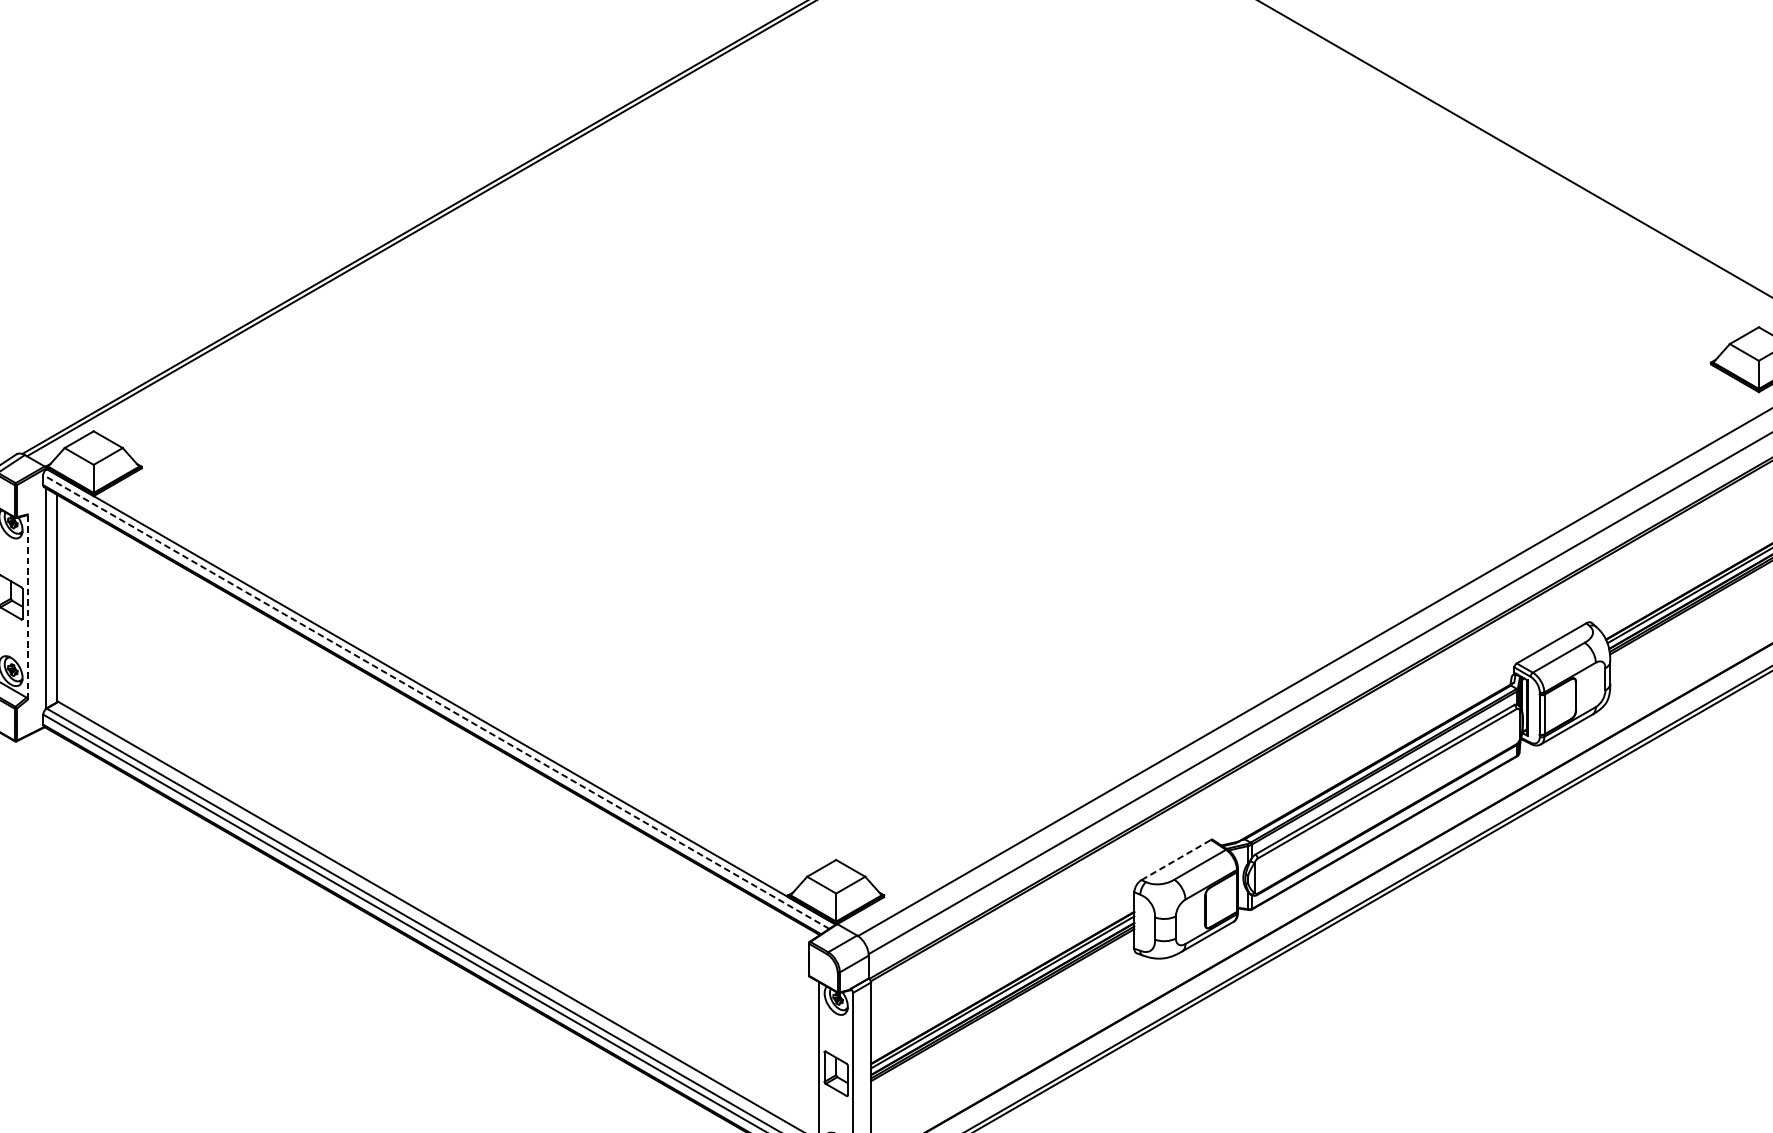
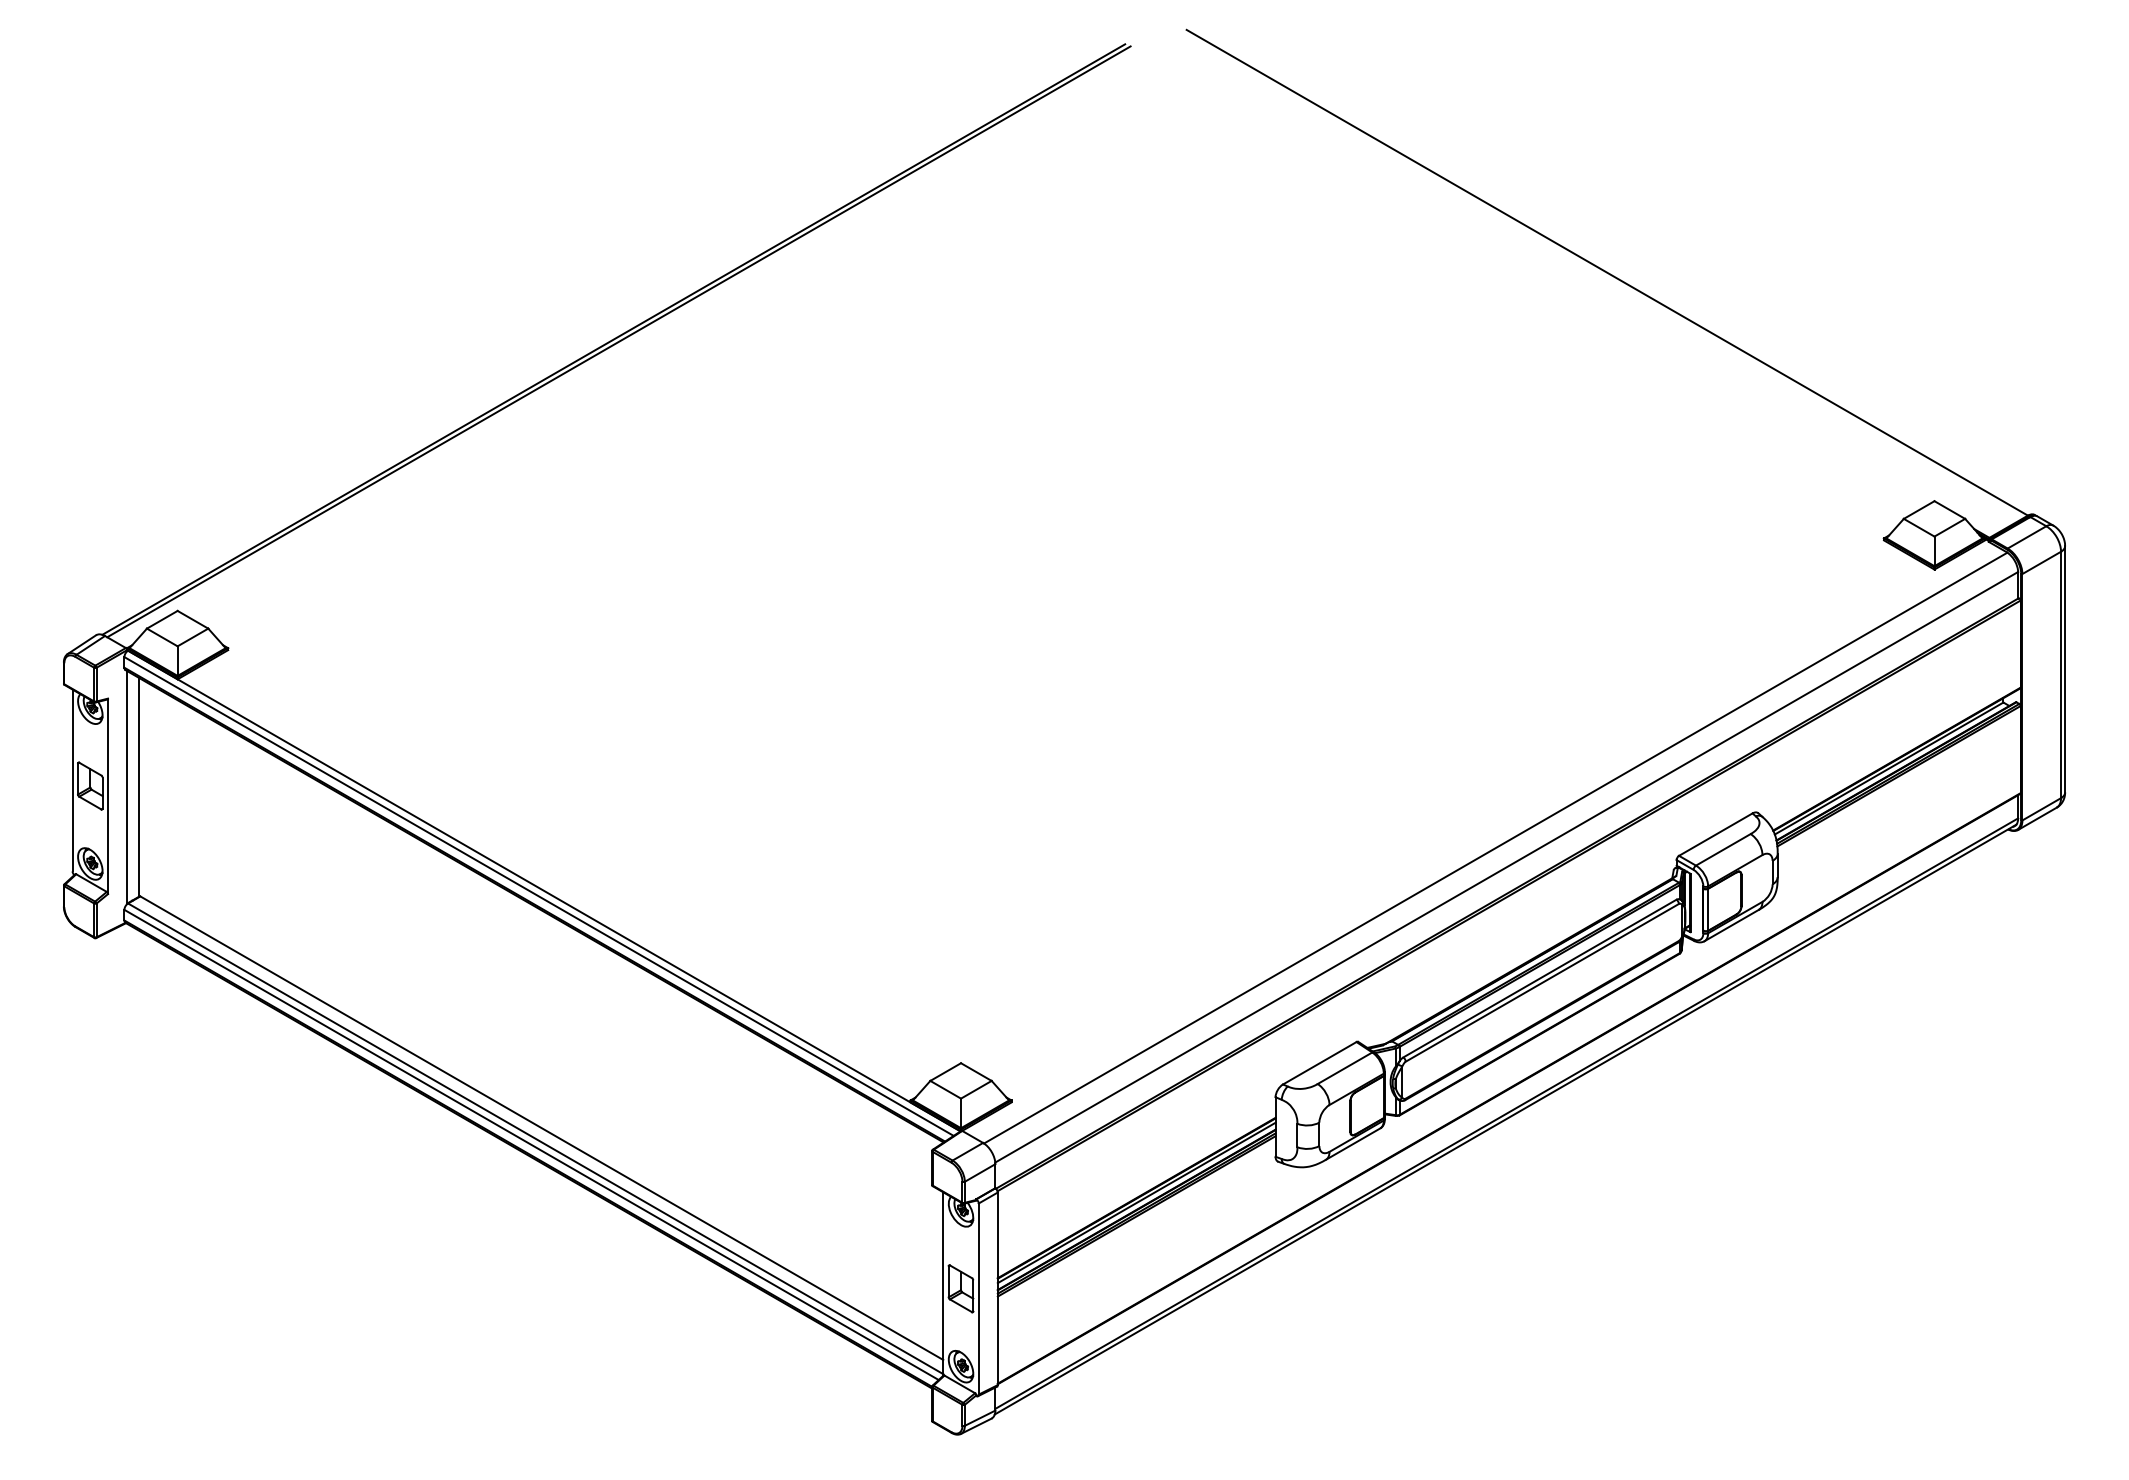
line: (28, 607) -> (108, 796), dashed -> solid
line: (436, 701) -> (539, 896), dashed -> solid
line: (1176, 860) -> (1320, 1063), dashed -> solid

